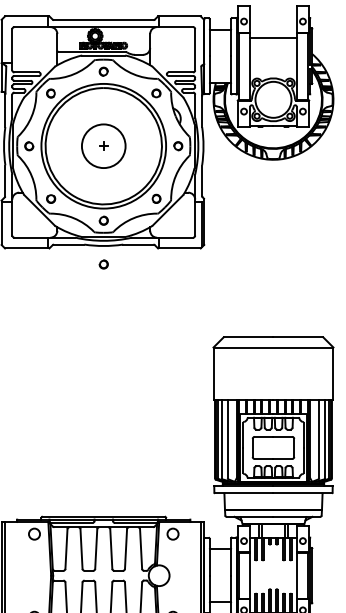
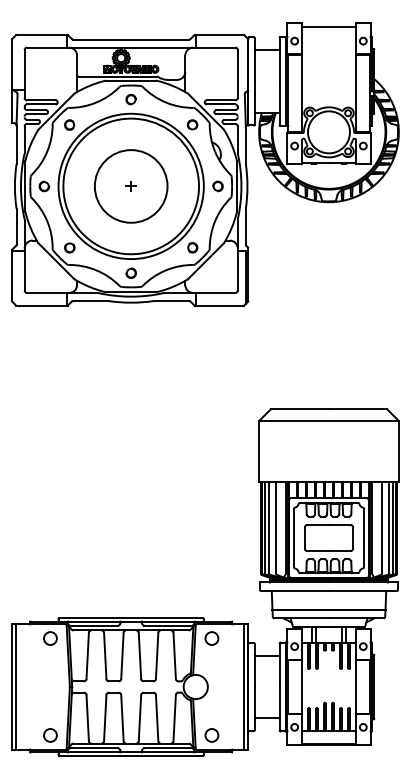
line: (273, 38) -> (328, 26), moved
circle: (103, 146) -> (130, 186), size x1.43
part: (103, 263) -> (130, 323), removed

